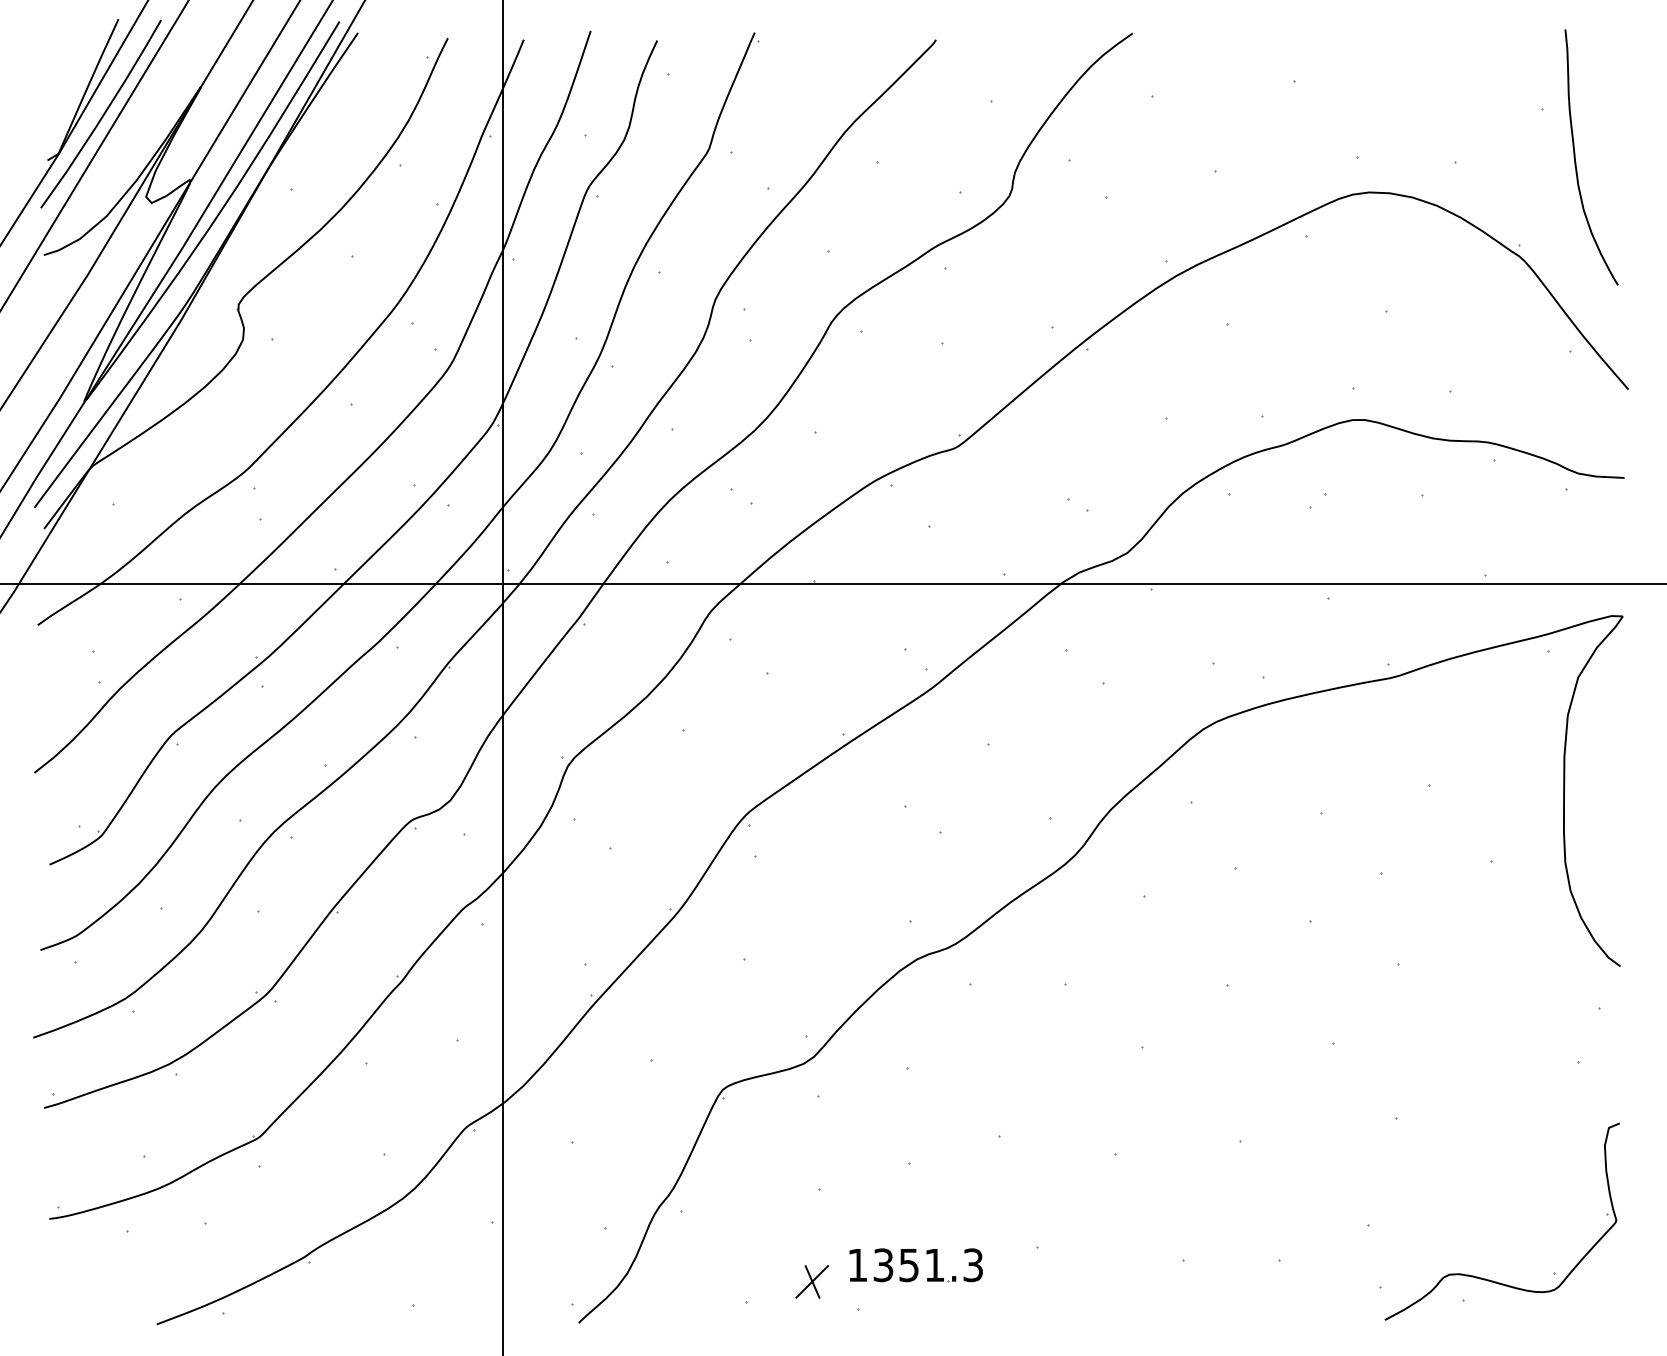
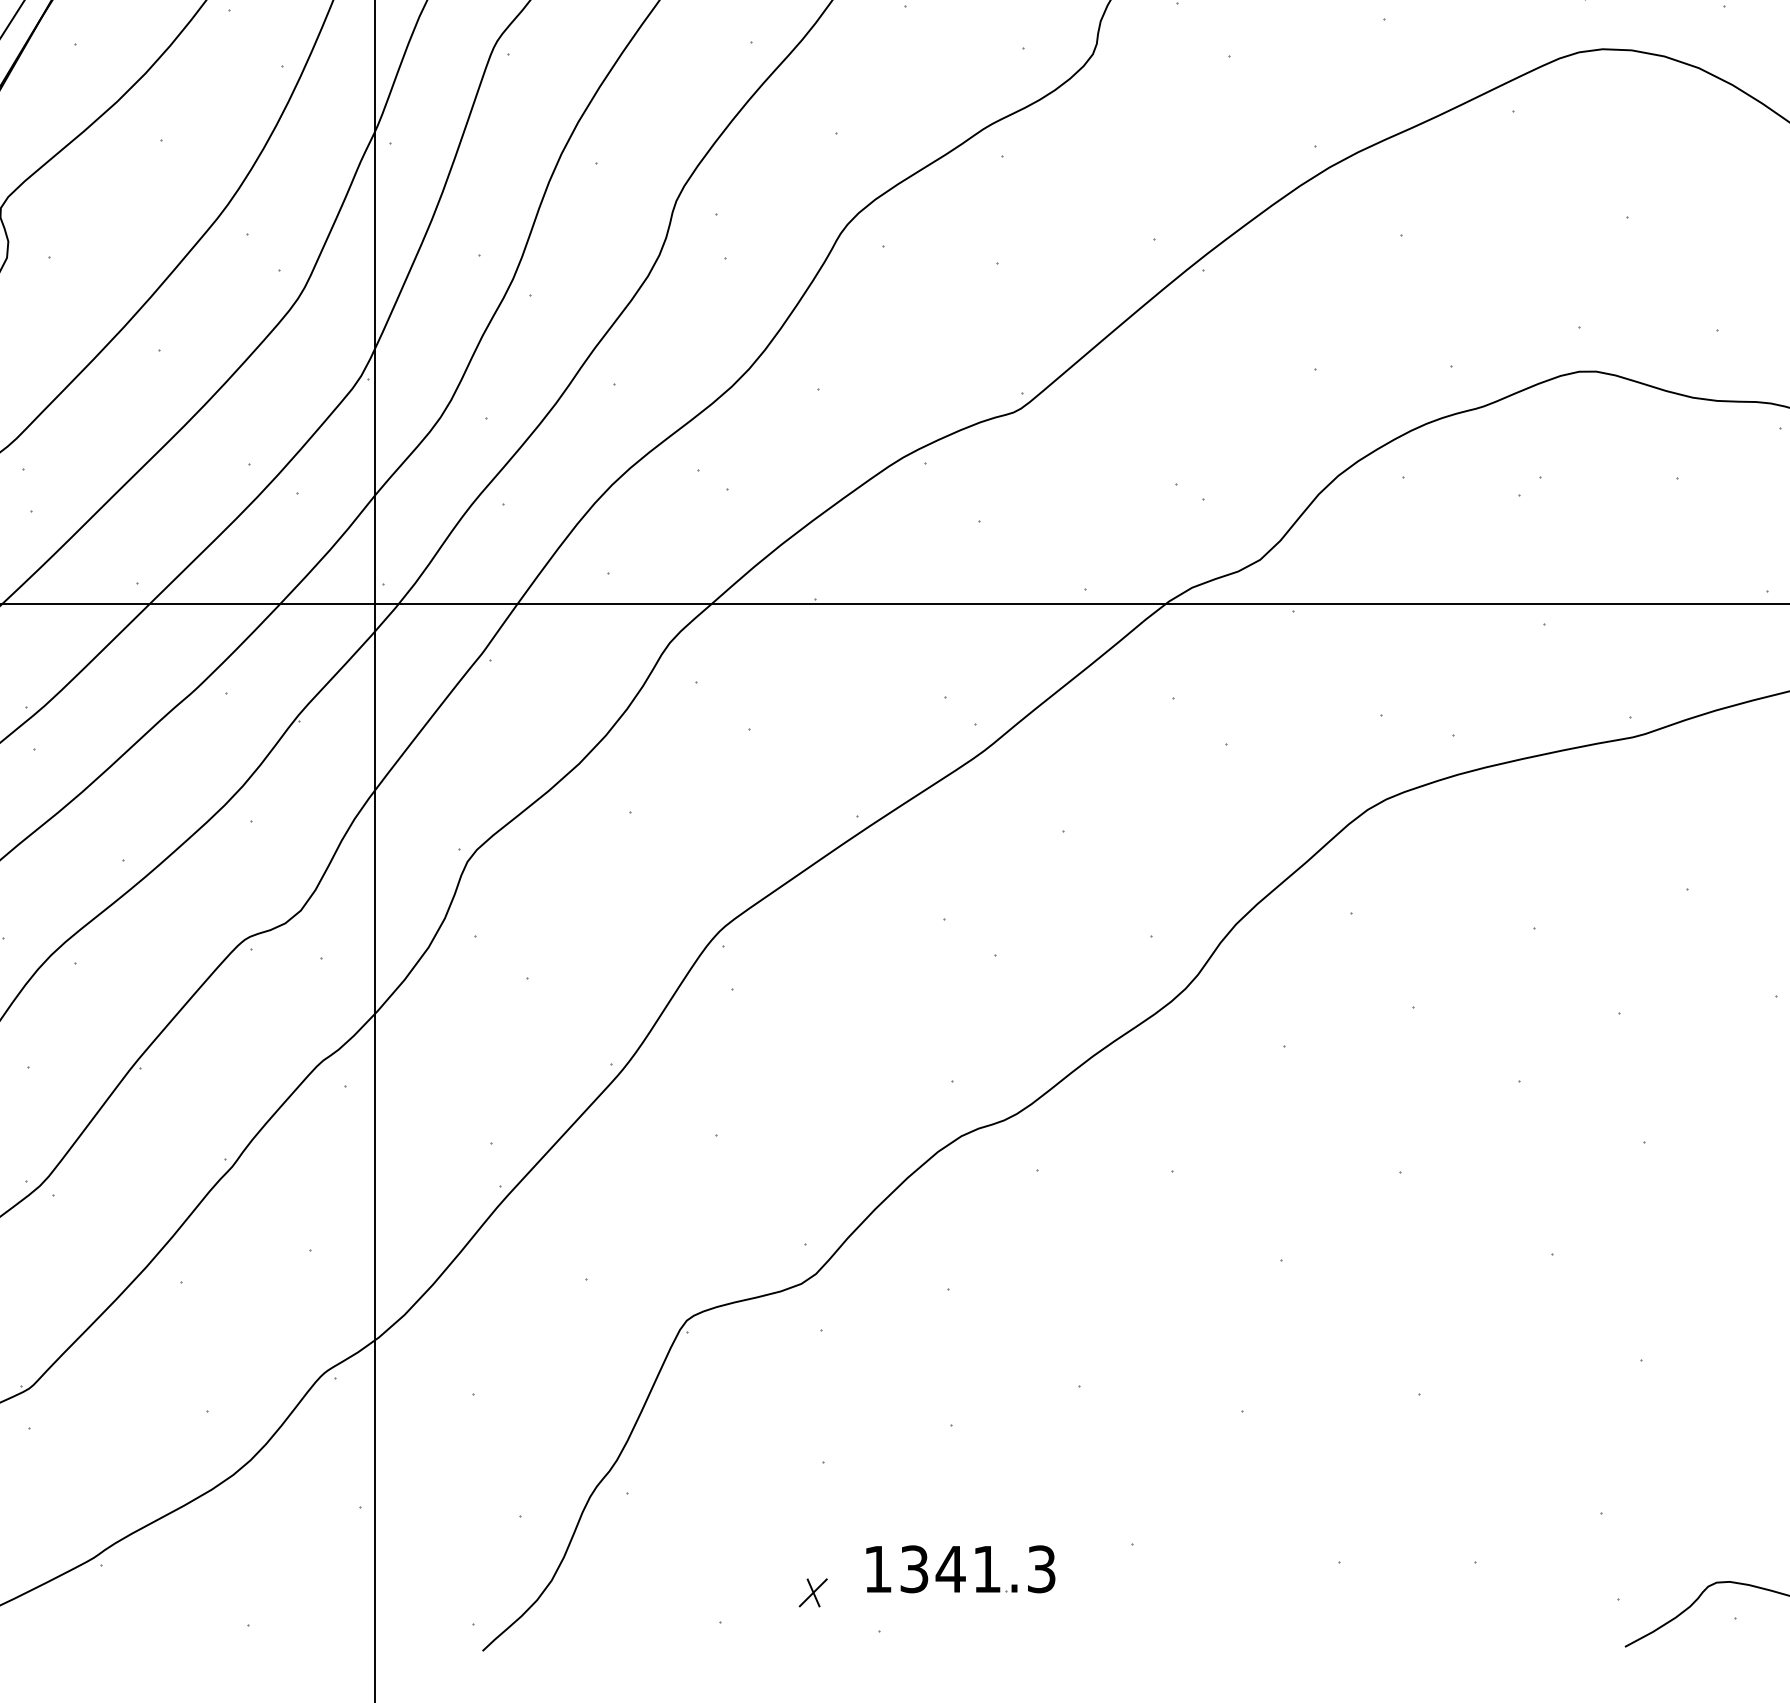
text: (908, 1265) -> (949, 1569), 1351.3 -> 1341.3
part: (811, 1281) -> (812, 1592), size x0.6

